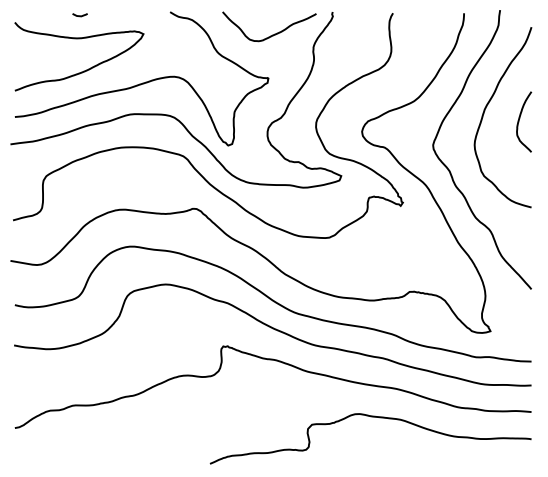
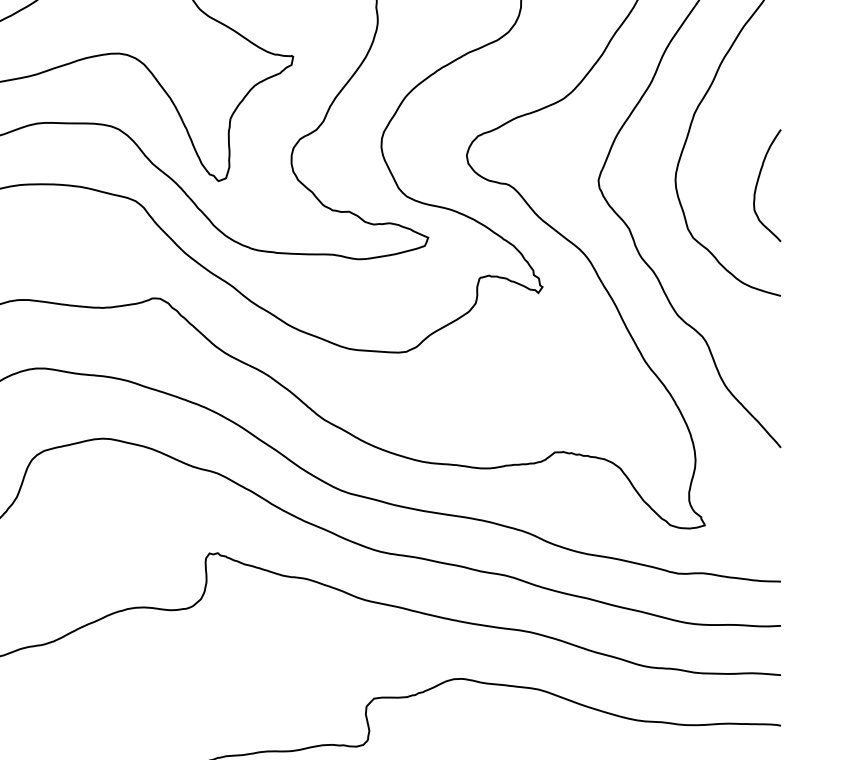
curve: (520, 118) -> (760, 179), moved

